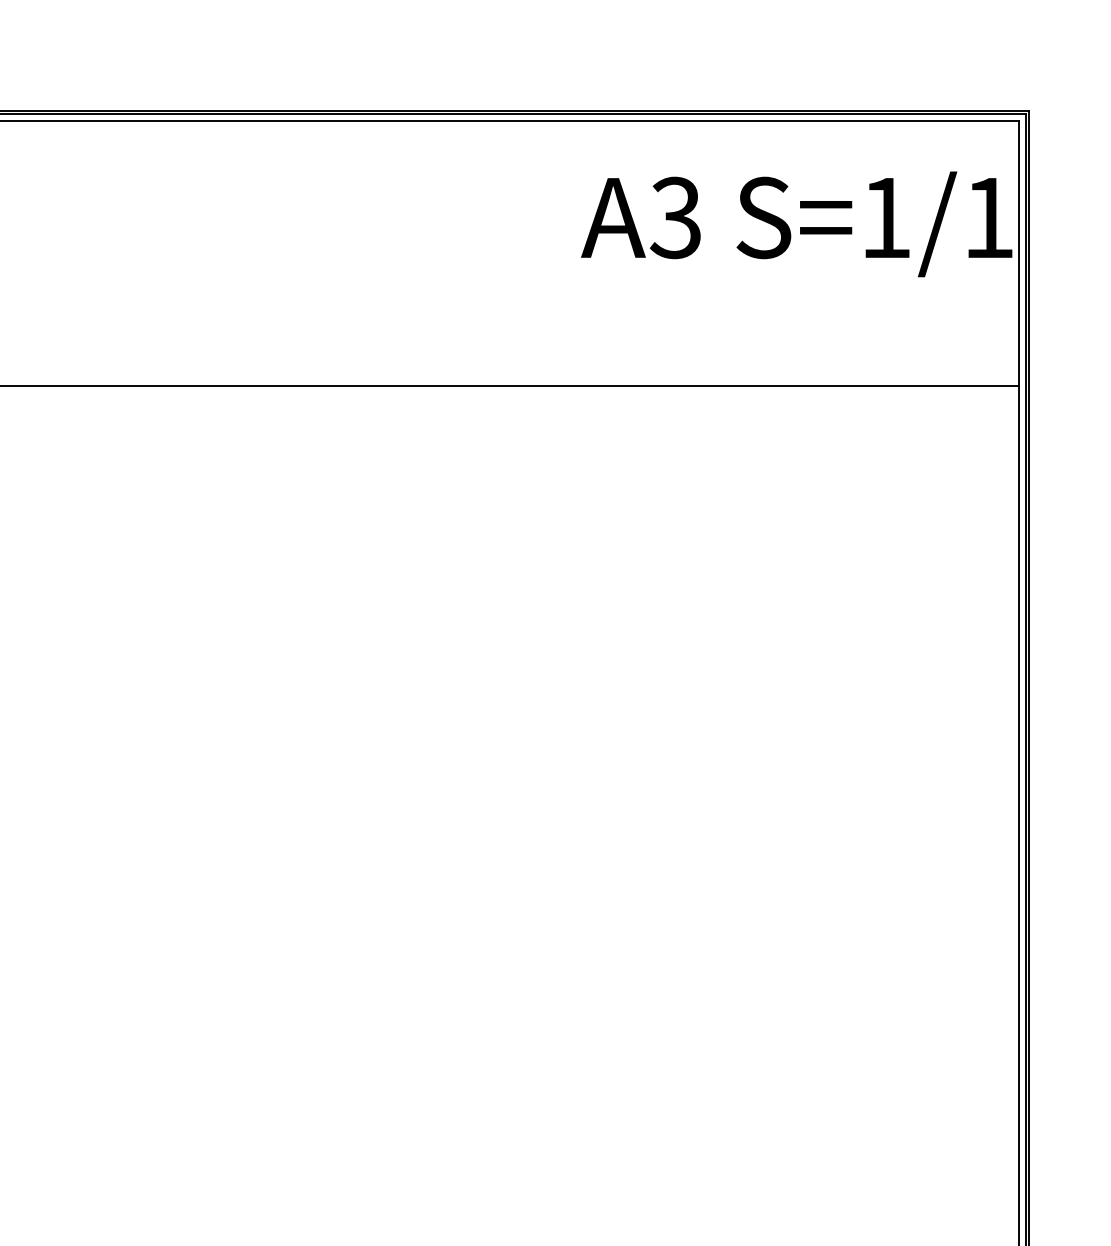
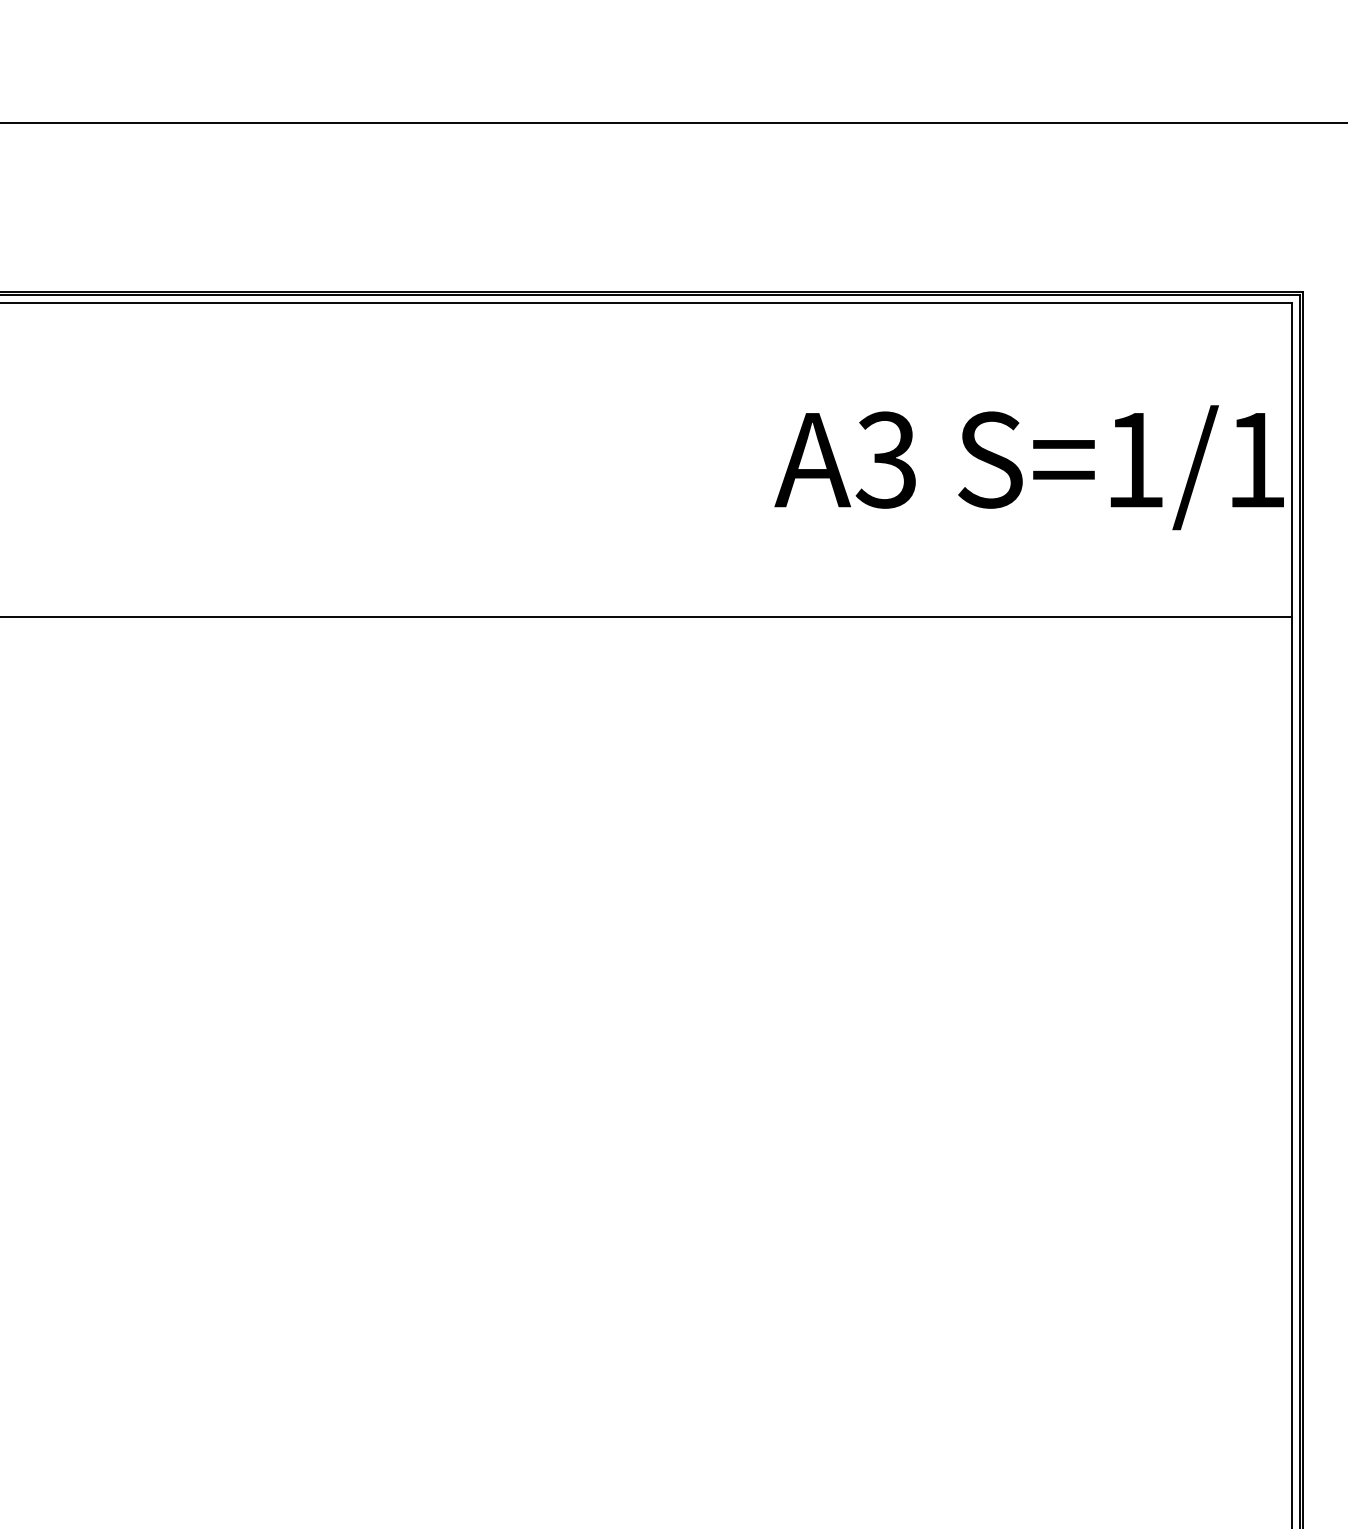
text: (796, 224) -> (1028, 467), moved

